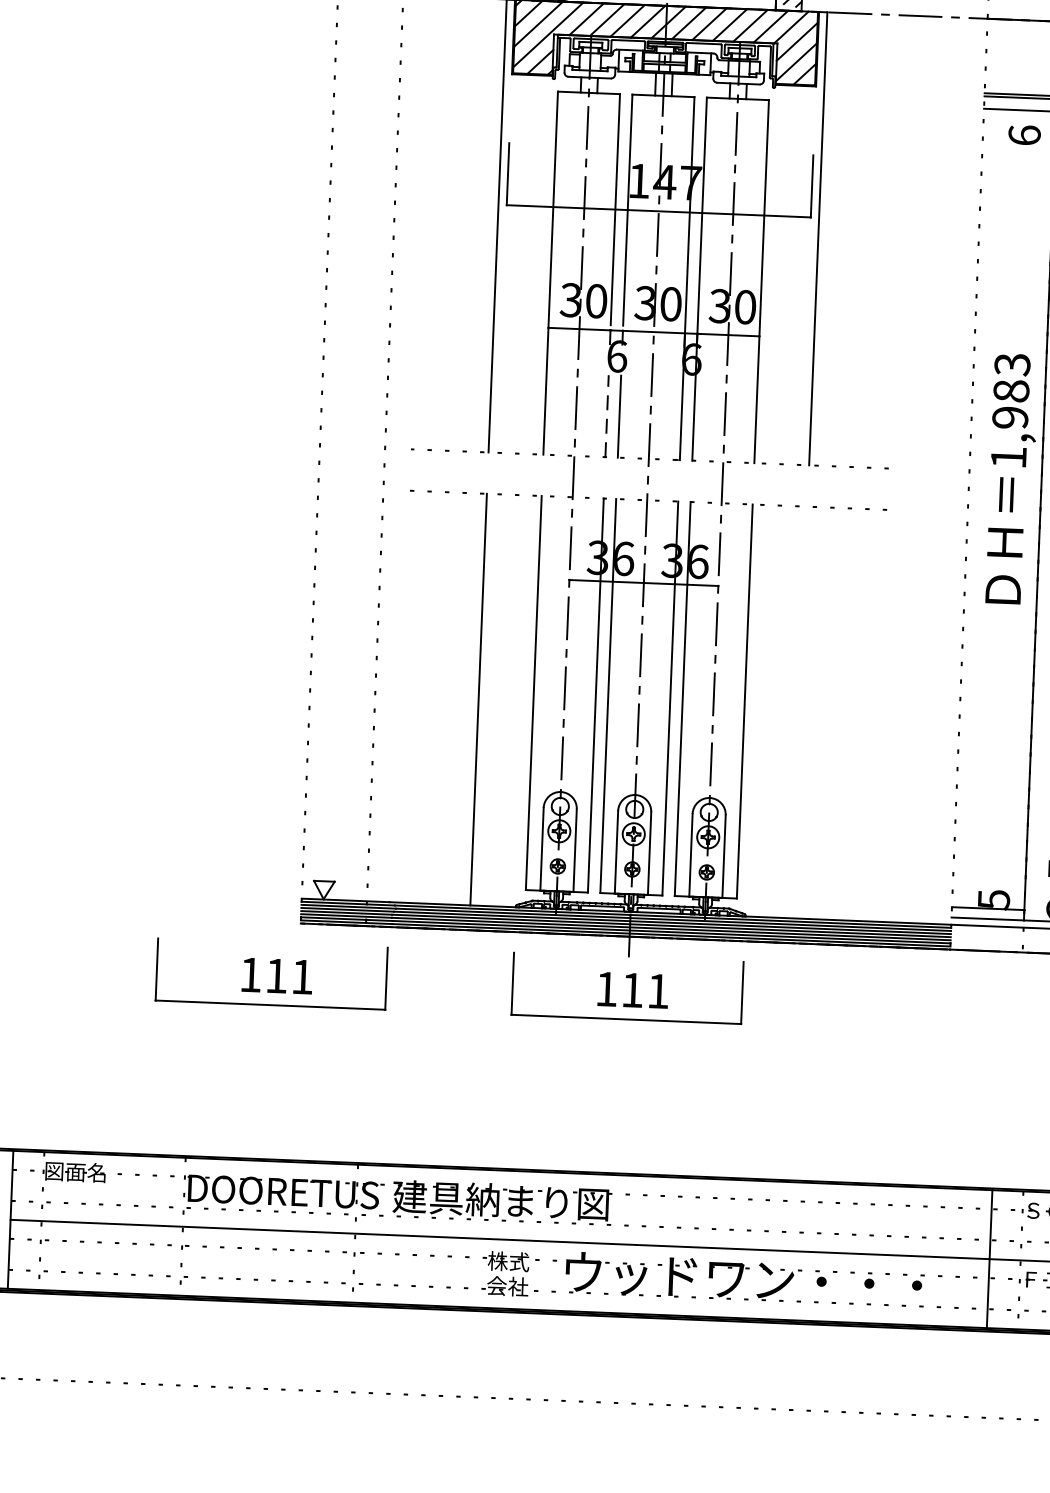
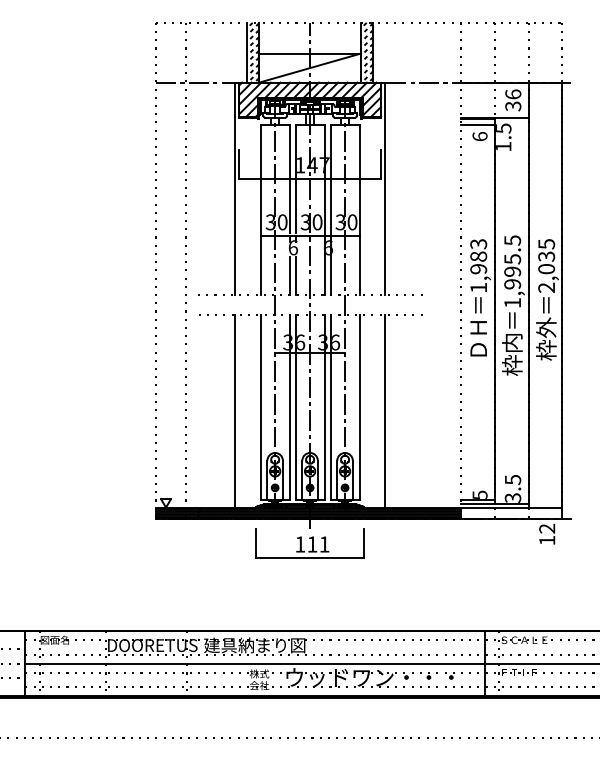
line: (606, 415) -> (289, 275), dashed -> solid
line: (799, 710) -> (385, 410), added
part: (270, 973) -> (142, 543), removed

